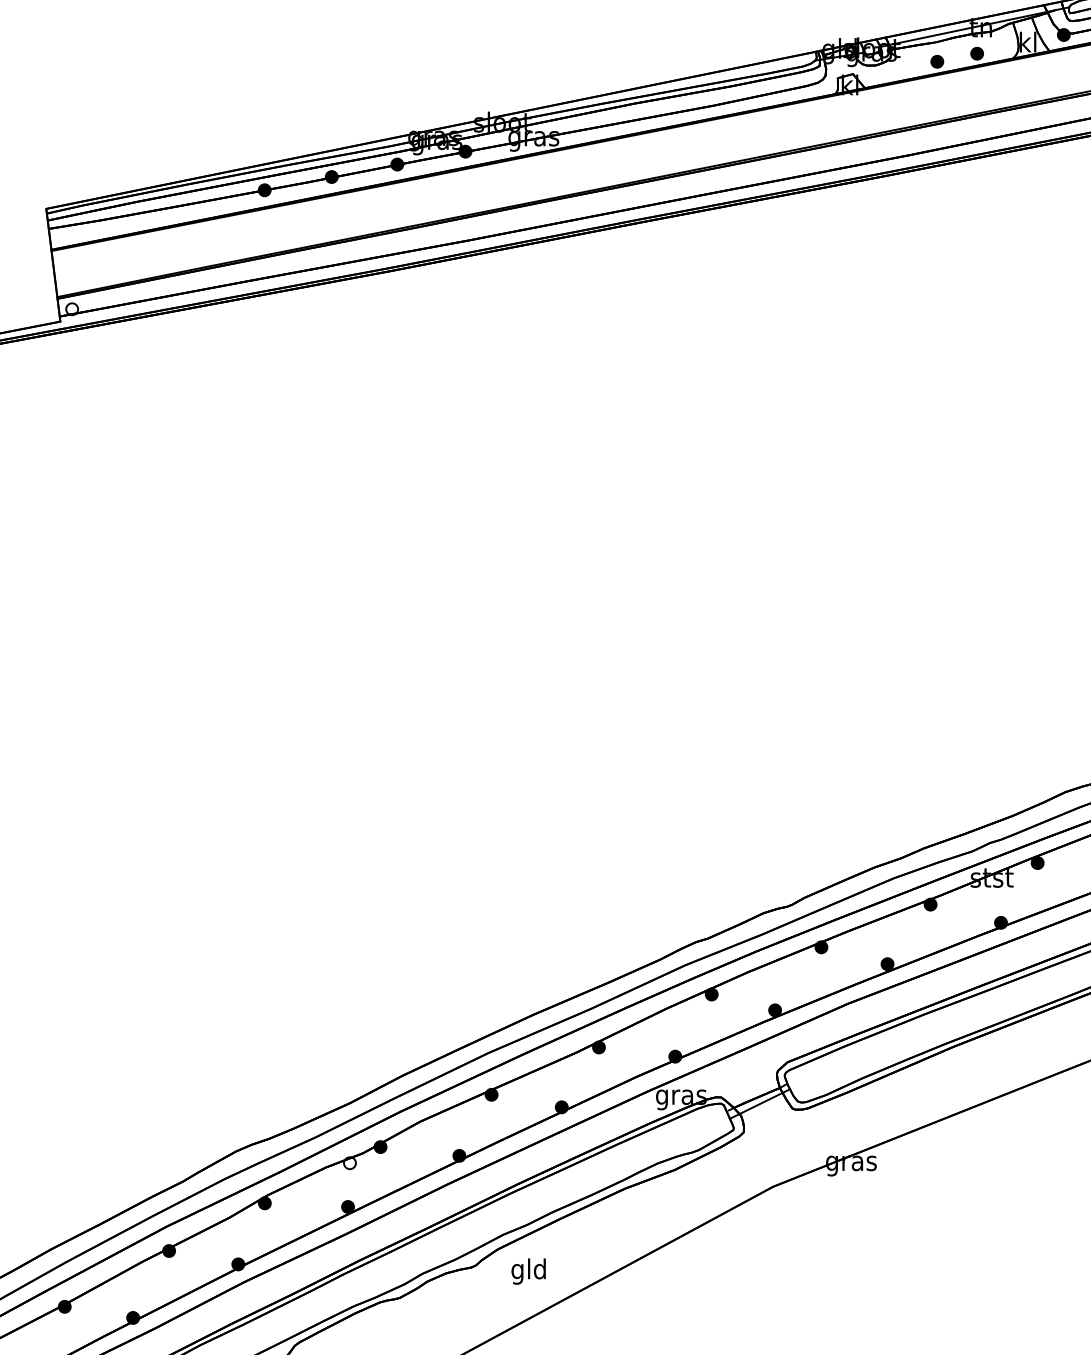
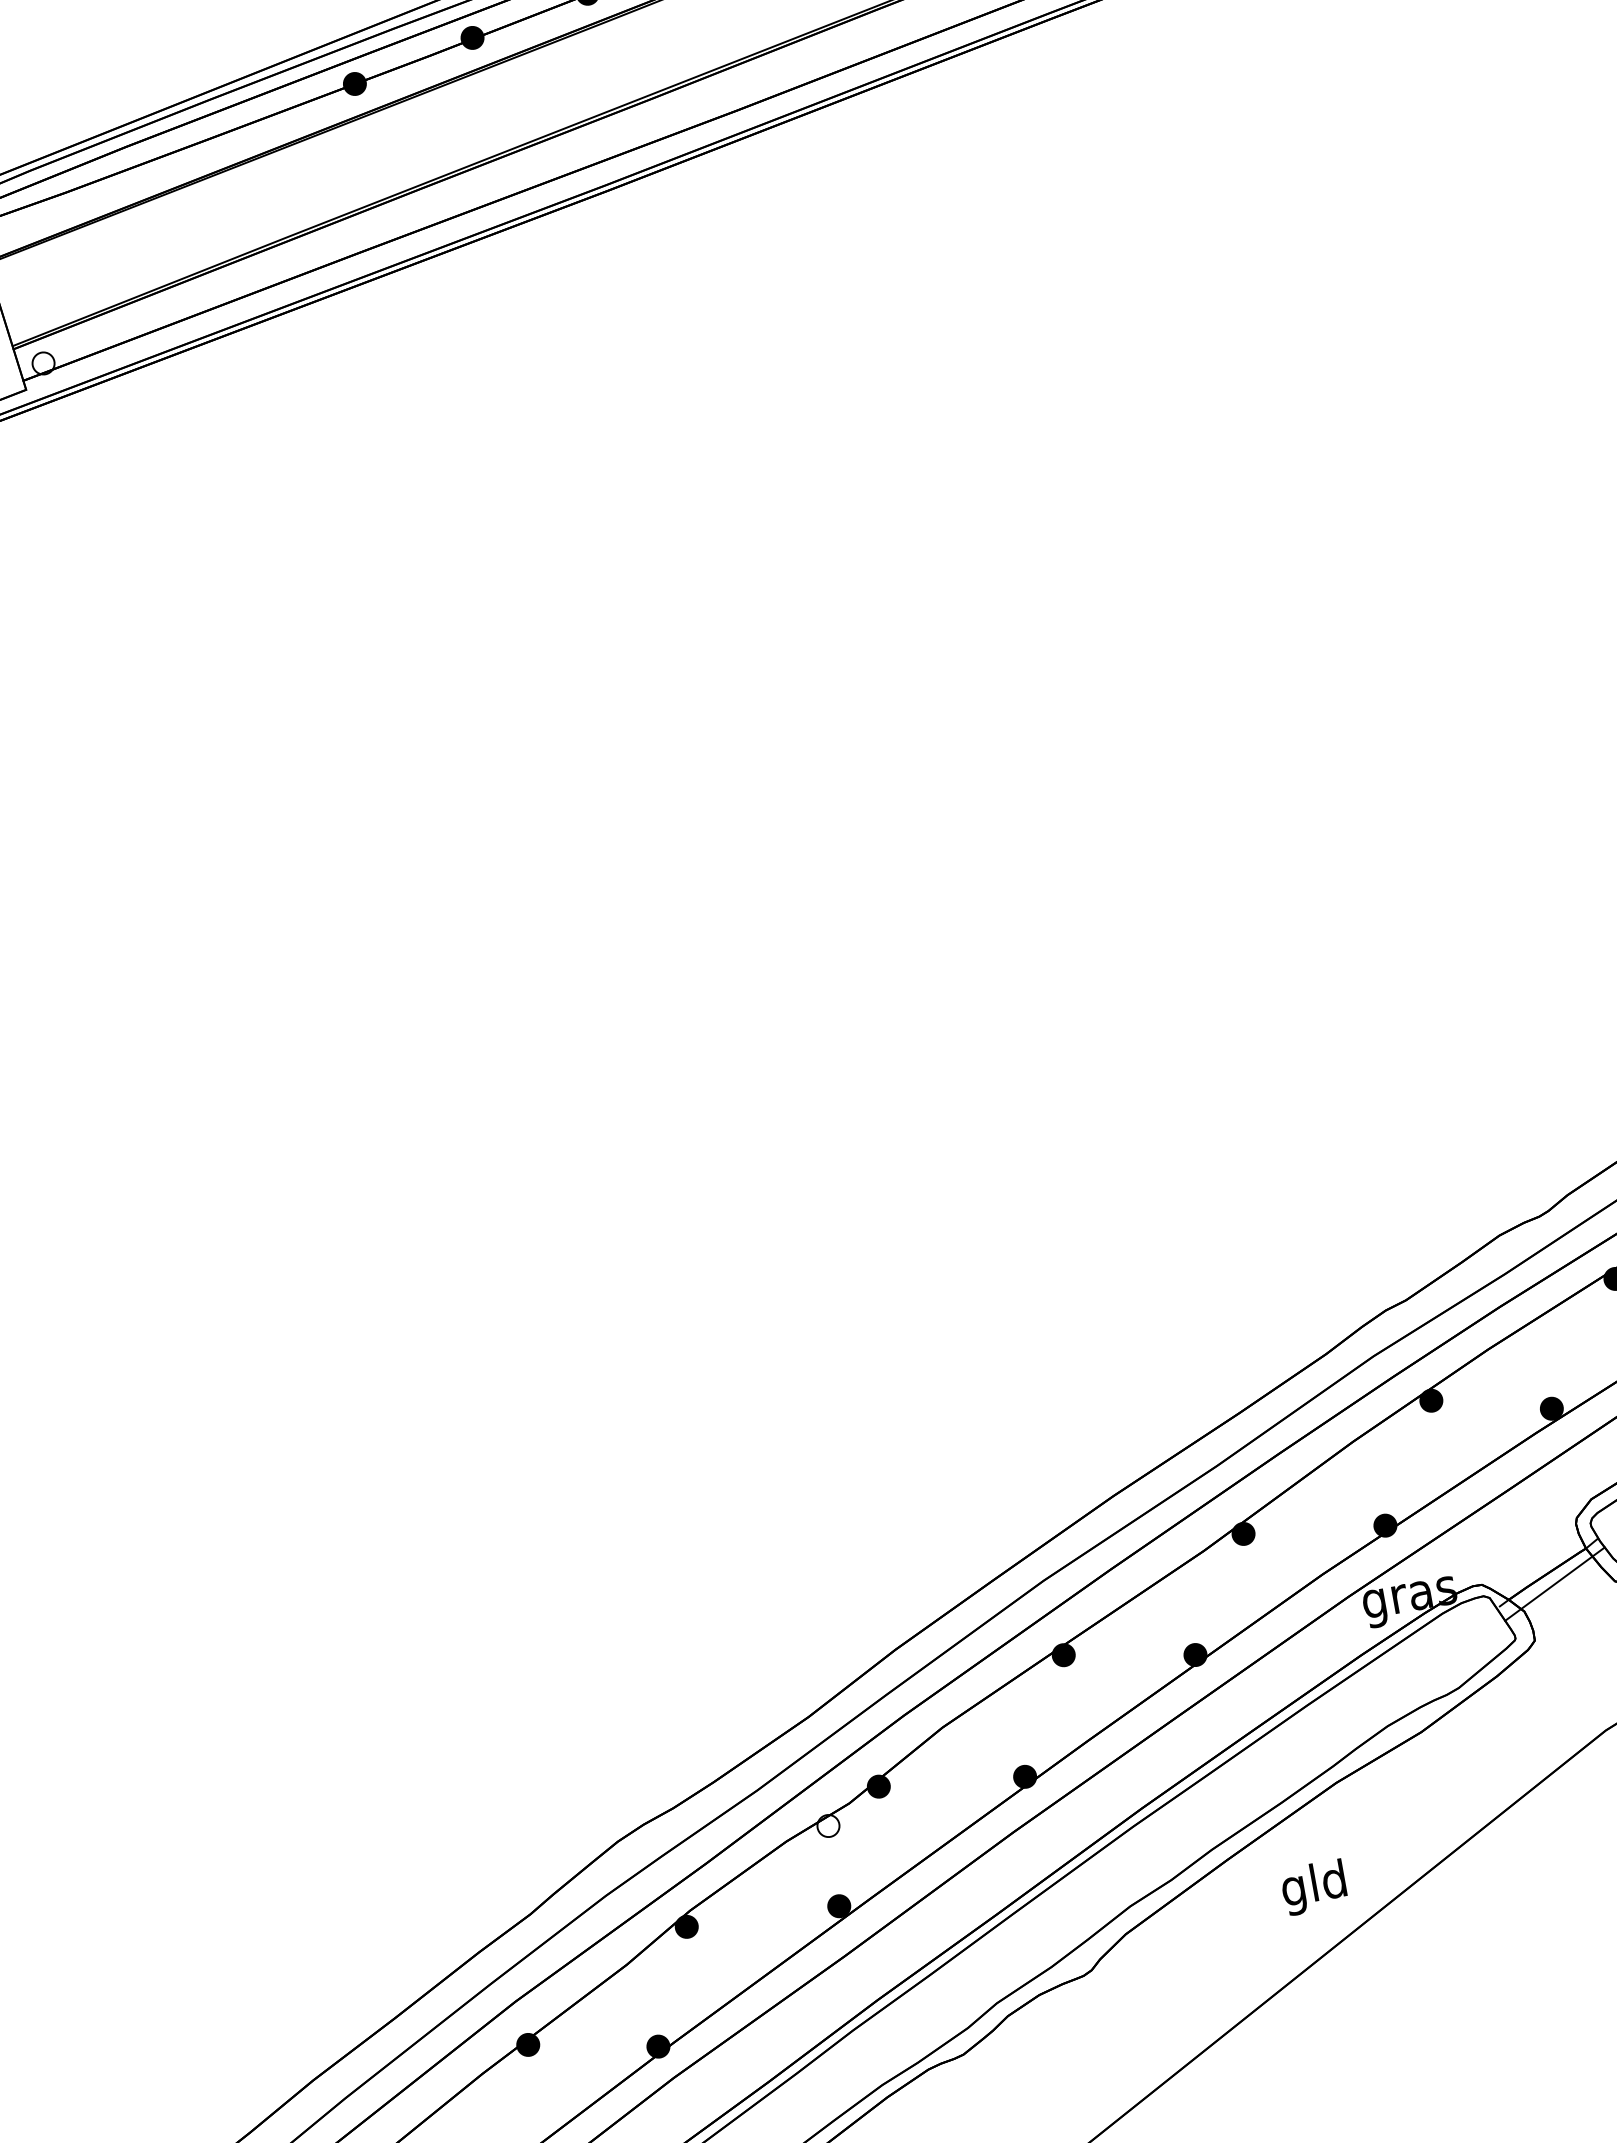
text: (528, 1271) -> (1313, 1887), moved

